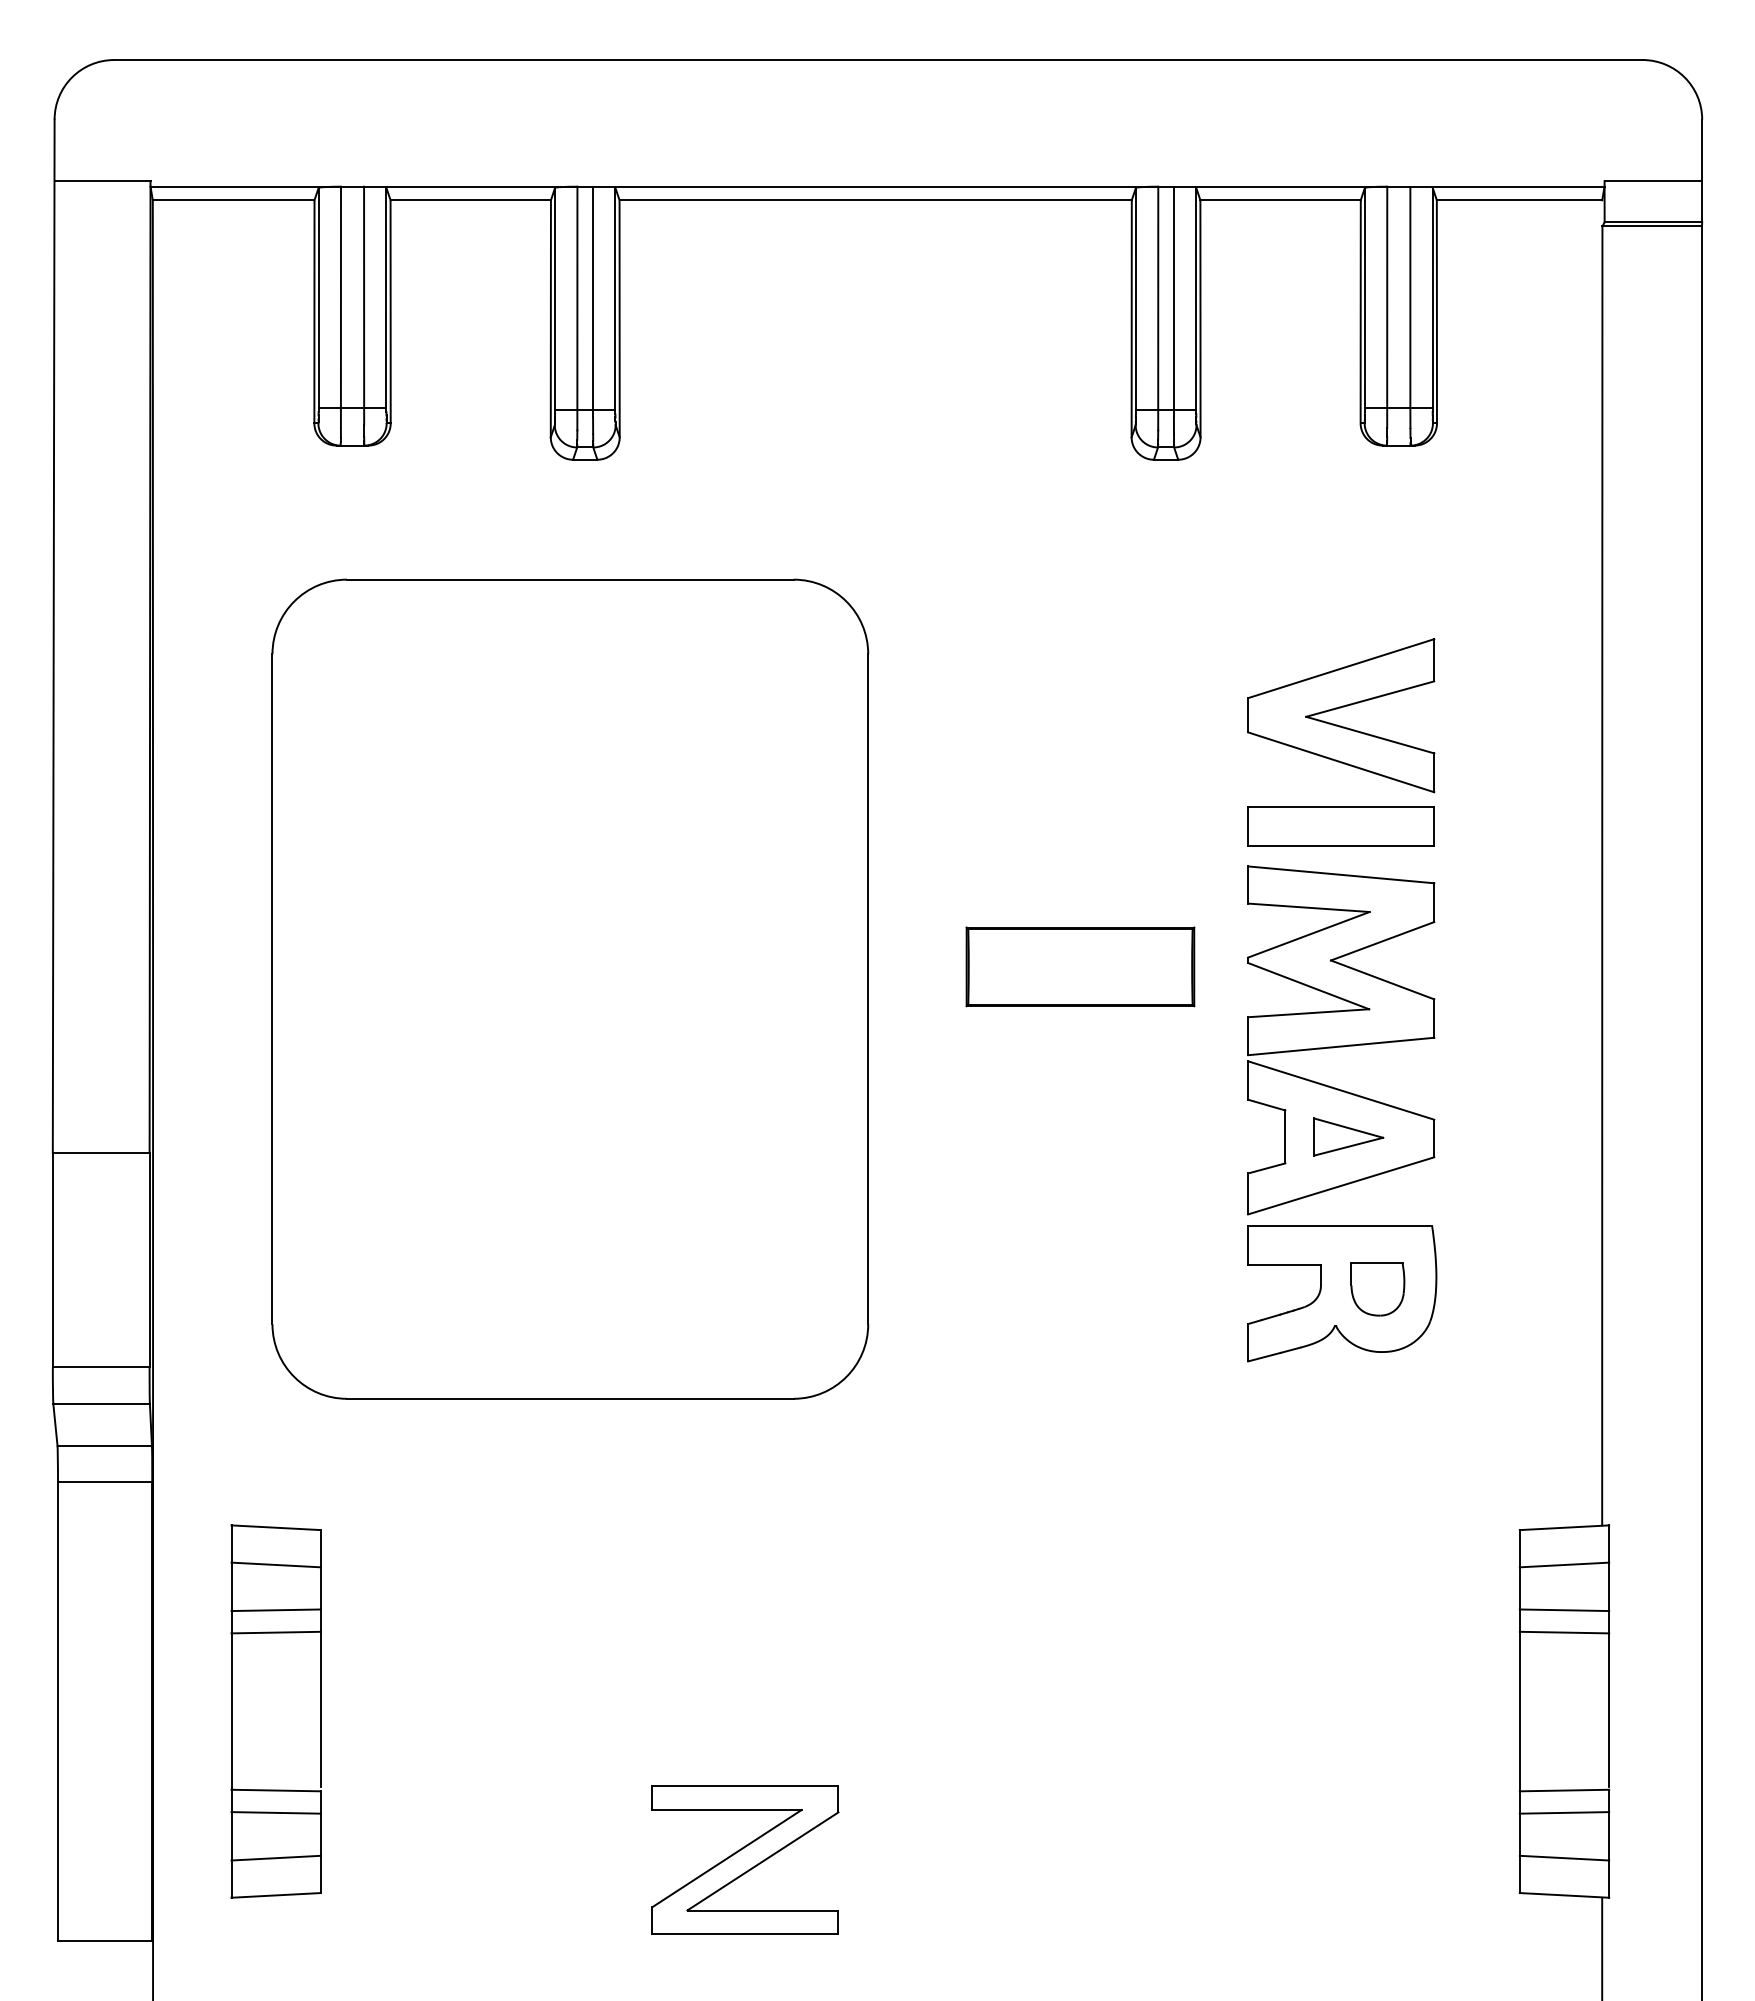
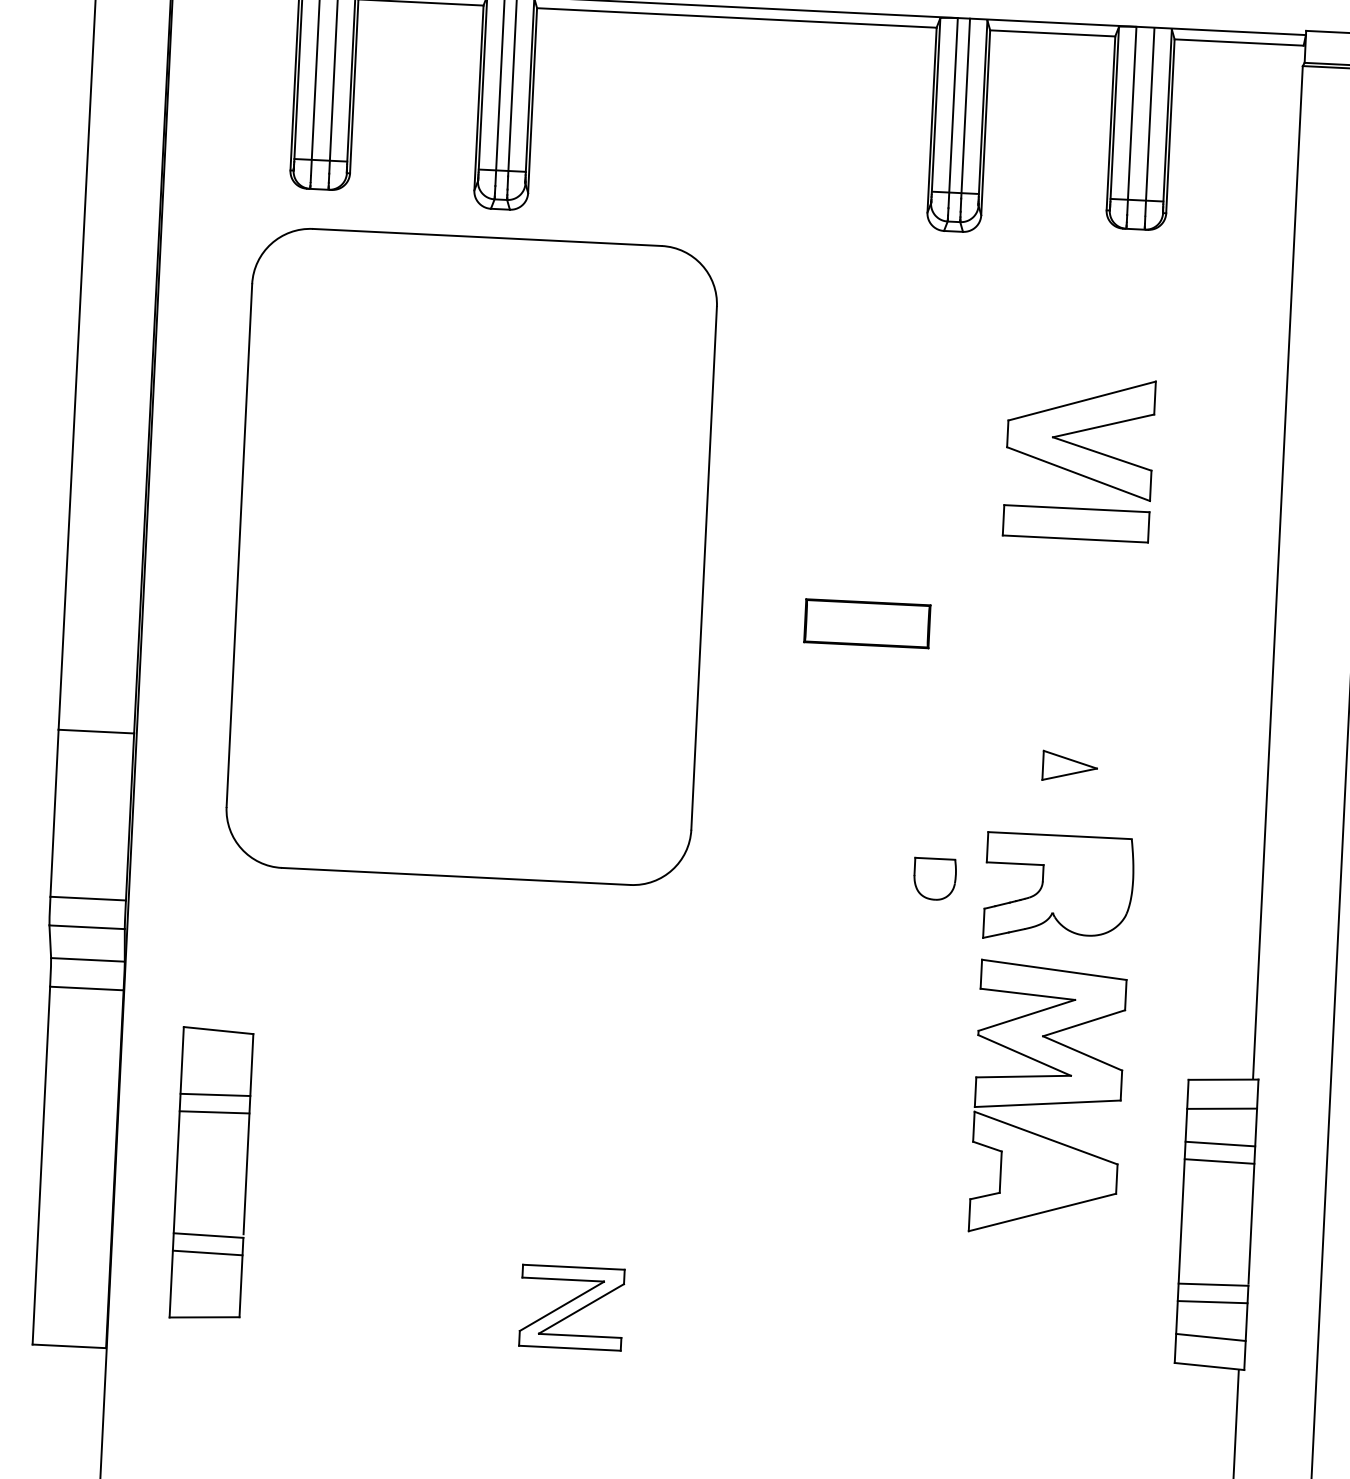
part: (1080, 966) -> (867, 623), size x0.7
part: (570, 988) -> (471, 556), moved
part: (1341, 1040) -> (1048, 1099), moved
part: (1377, 1289) -> (934, 879), moved
line: (275, 1564) -> (216, 1059), removed
line: (275, 1857) -> (205, 1287), removed
part: (745, 1859) -> (572, 1307), size x0.7

